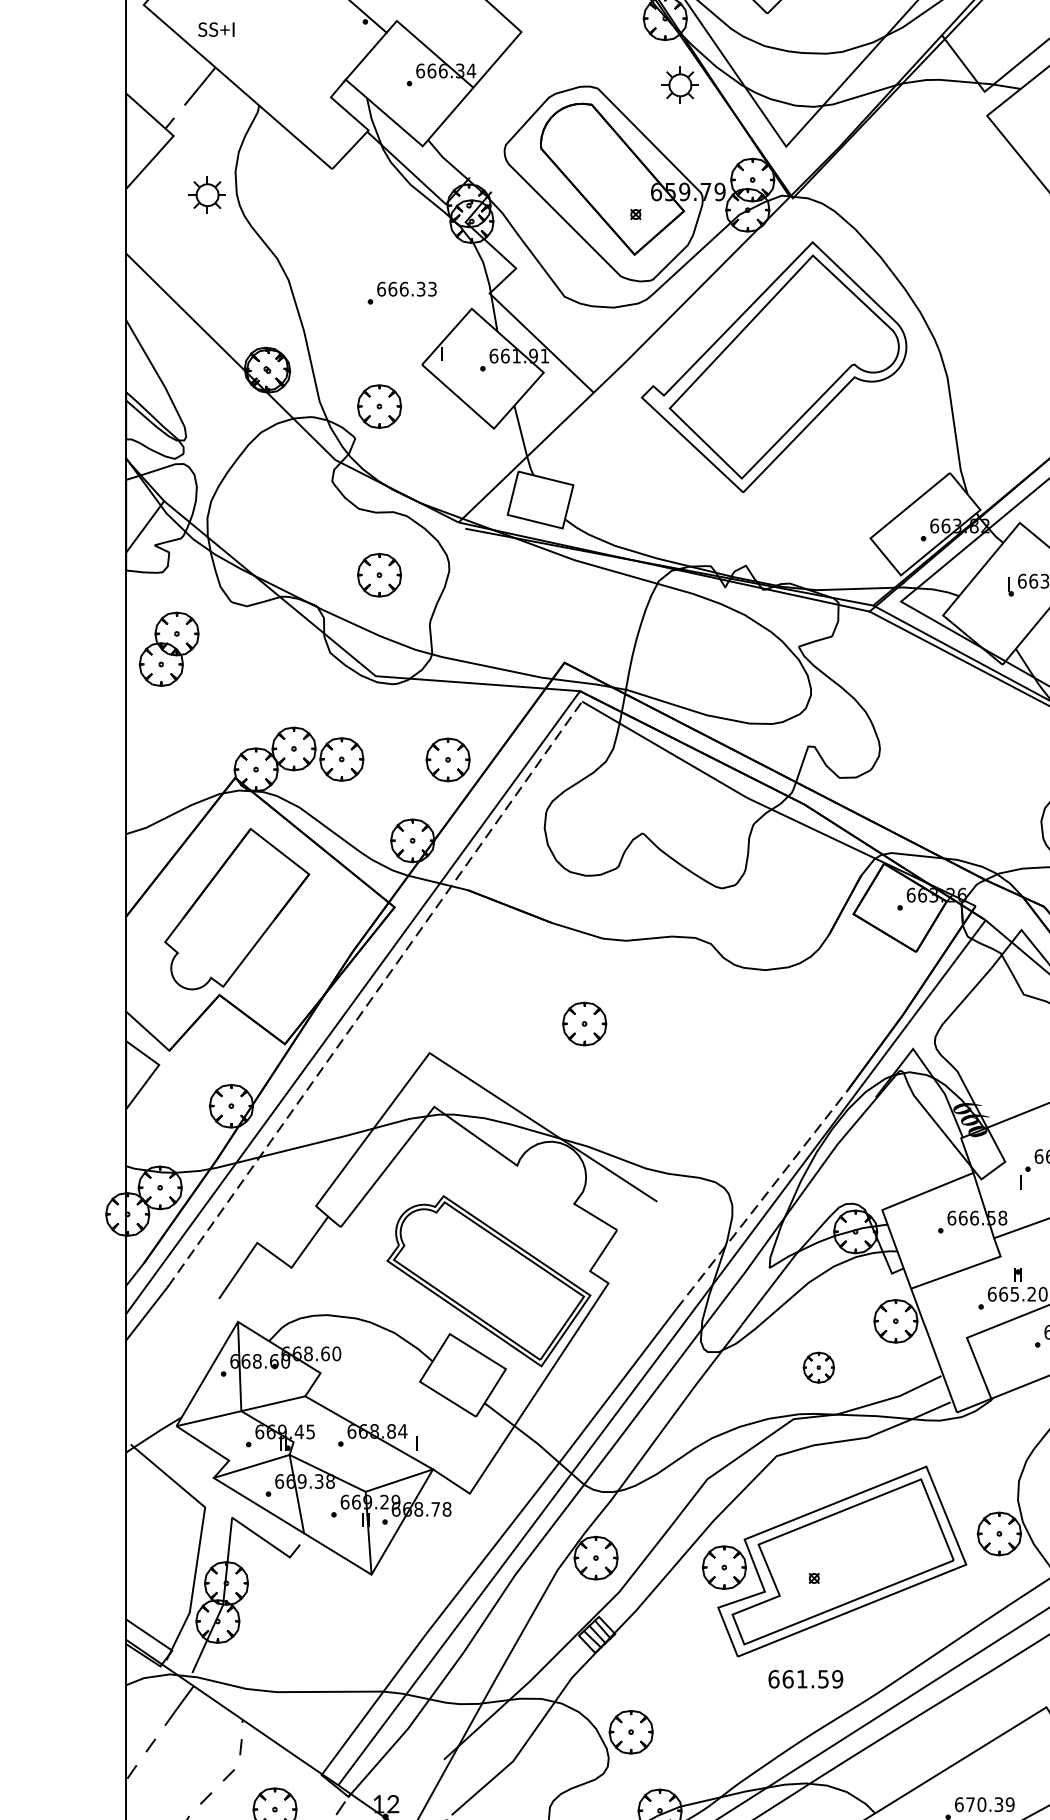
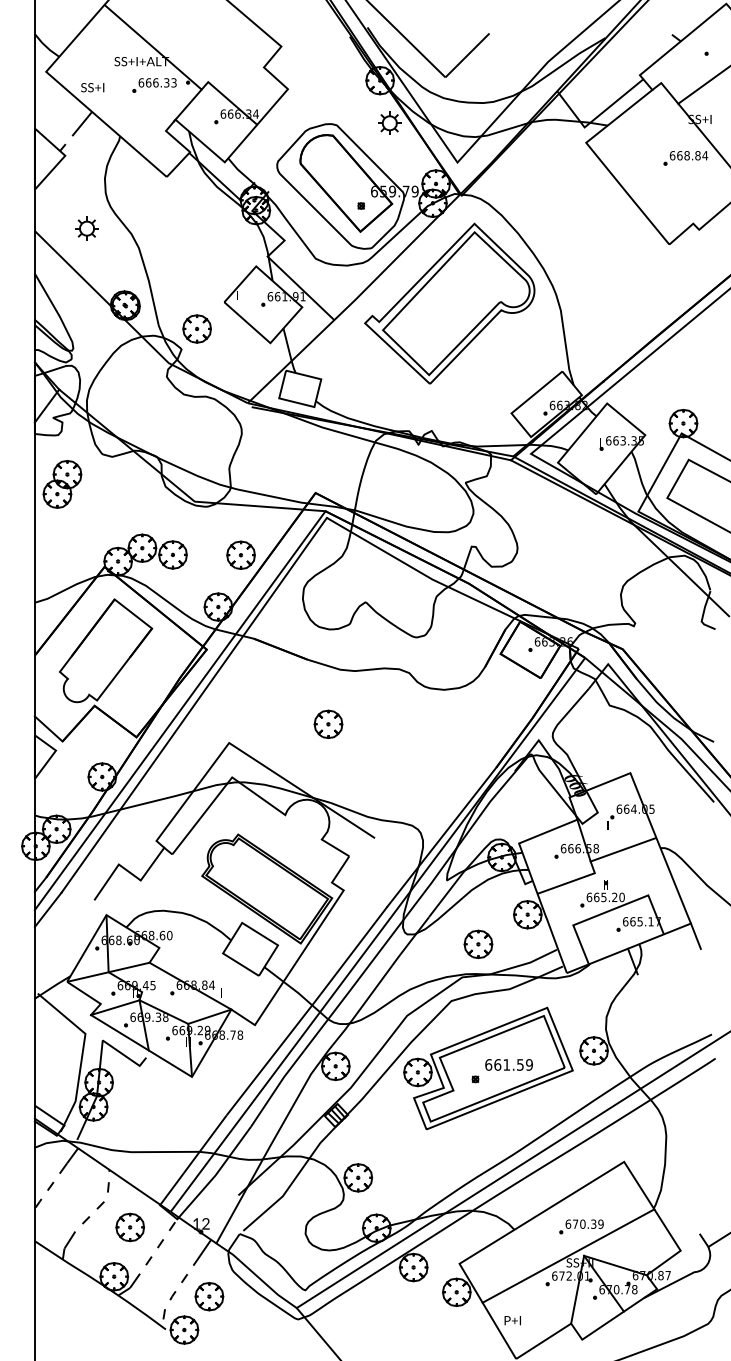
part: (206, 194) -> (86, 228), moved
part: (401, 293) -> (154, 85), moved
part: (378, 574) -> (196, 436), removed
line: (375, 994) -> (194, 705), dashed -> solid
line: (762, 1199) -> (442, 836), dashed -> solid
part: (818, 1367) -> (478, 944), size x1.43
text: (804, 1678) -> (508, 1064), moved

